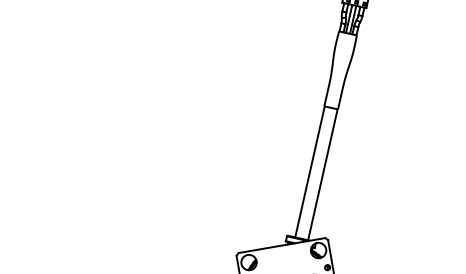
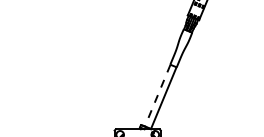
line: (309, 173) -> (157, 96), solid -> dashed

